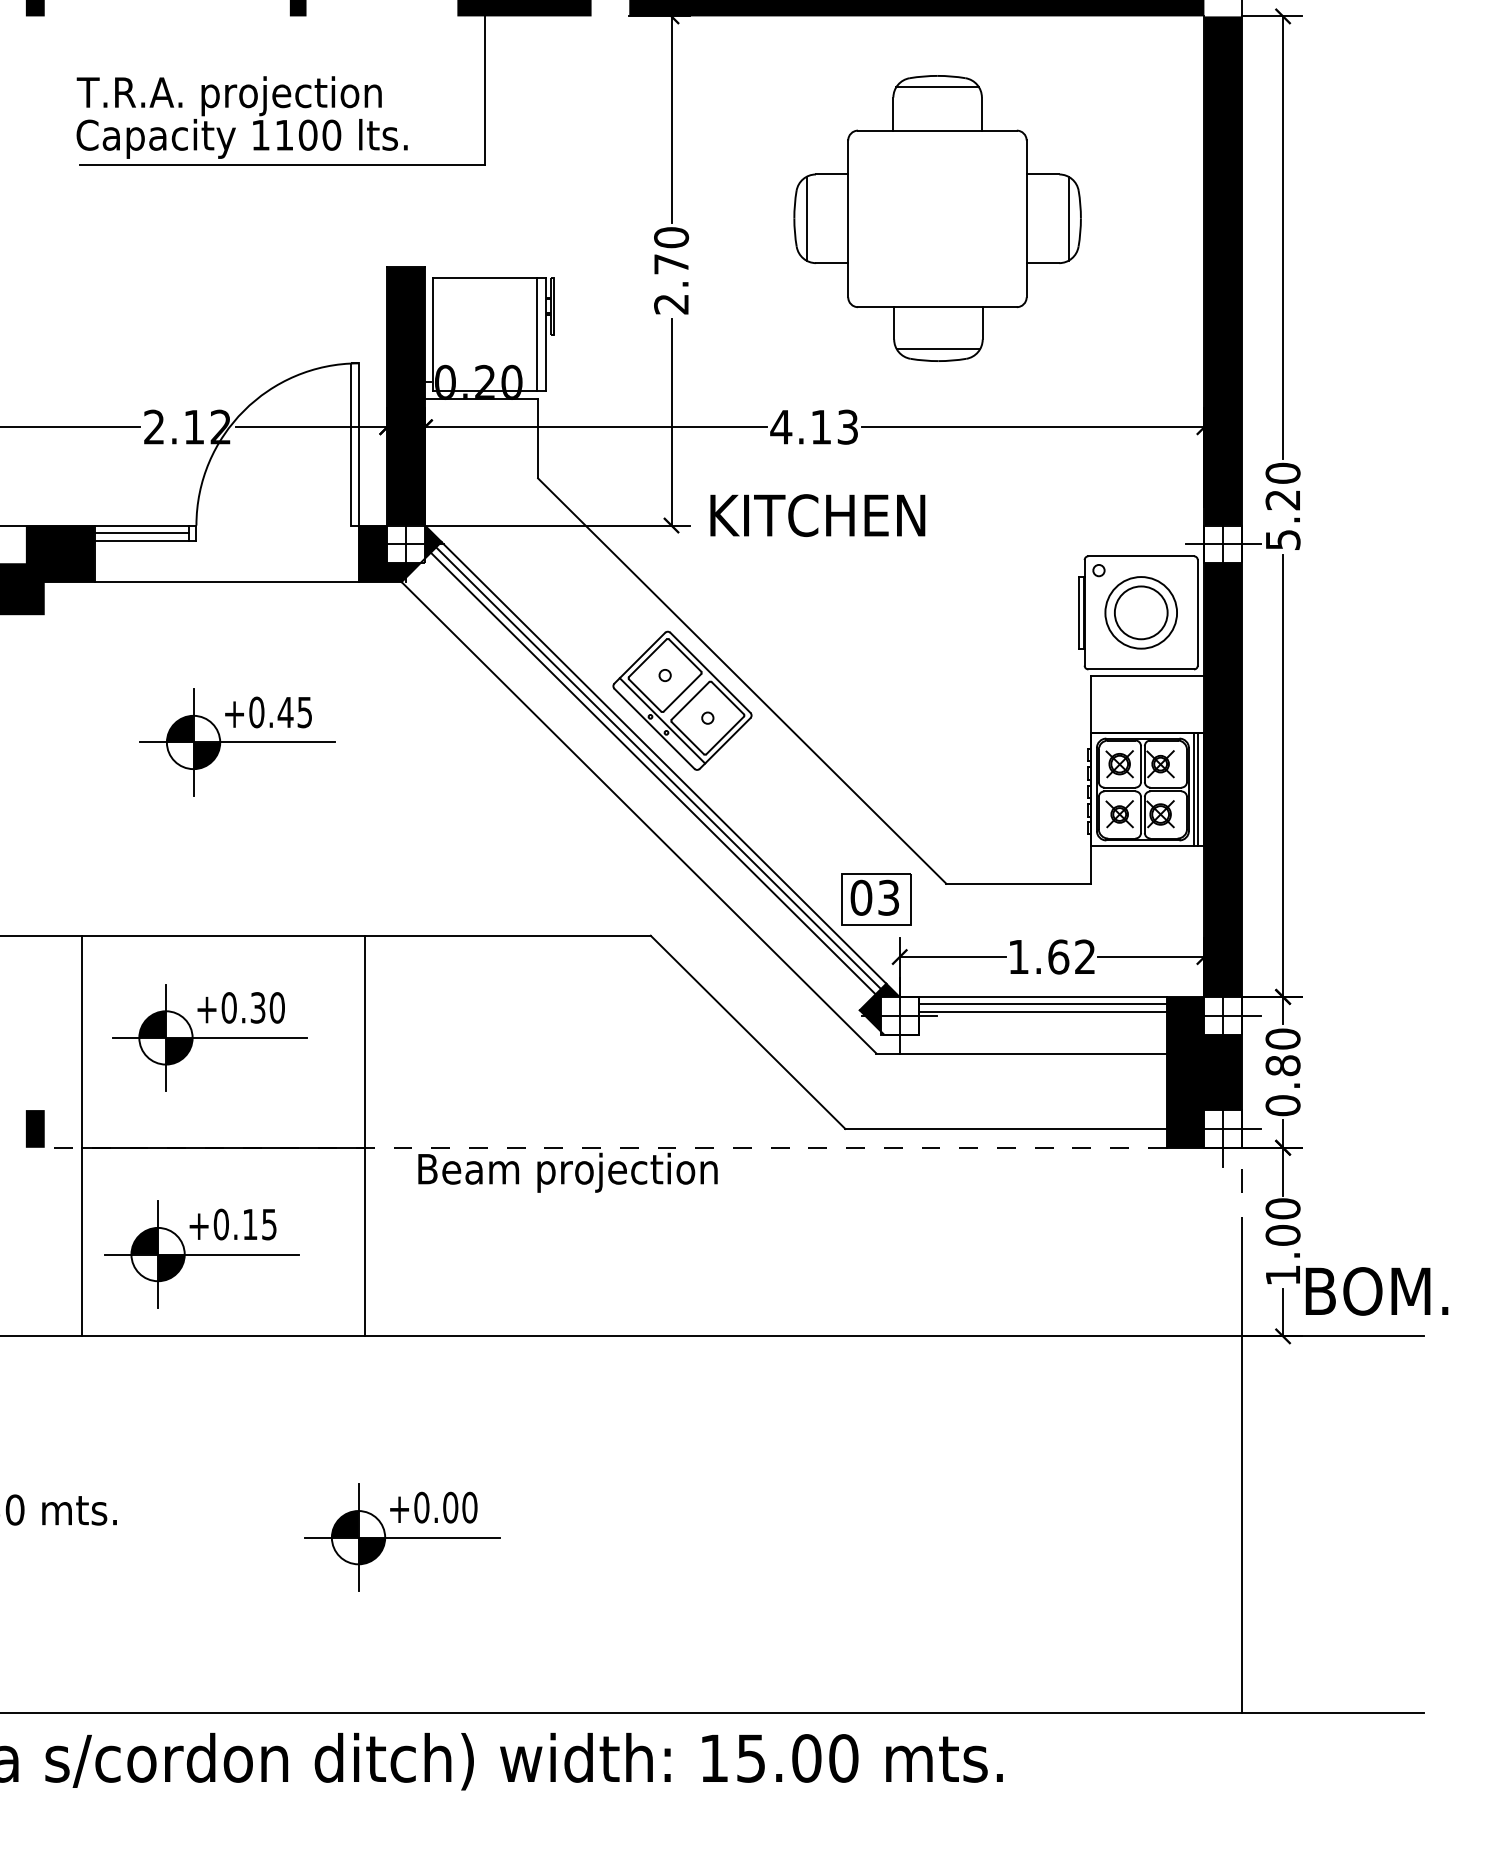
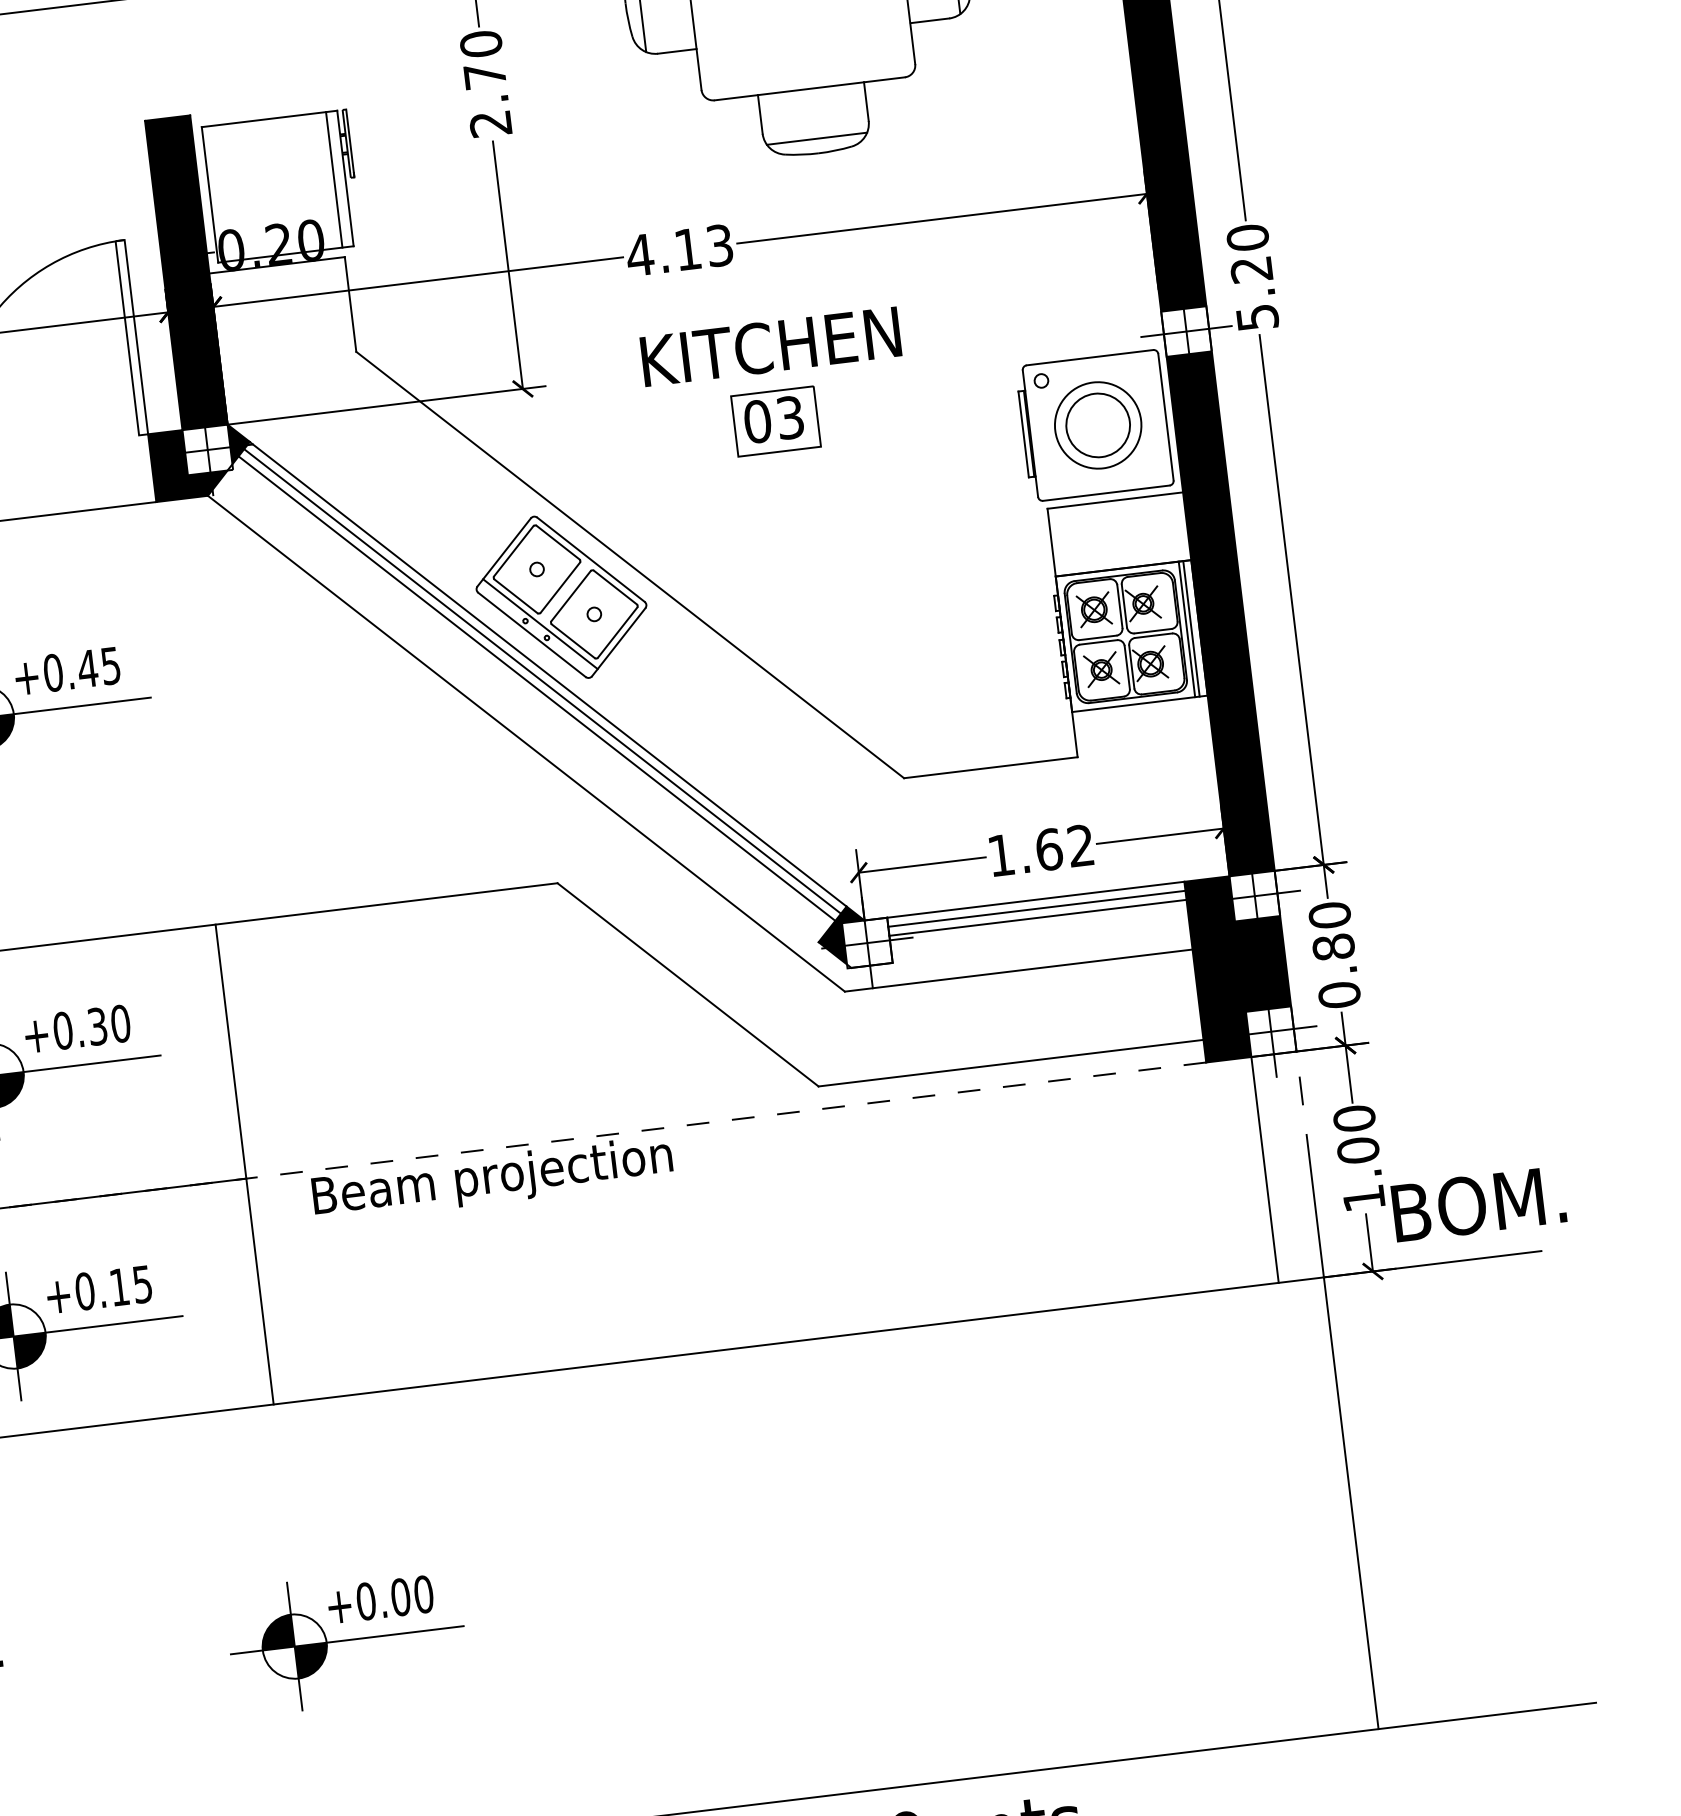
text: (817, 515) -> (770, 346), moved
part: (876, 899) -> (775, 421), moved
line: (1204, 1241) -> (1265, 1169), added

